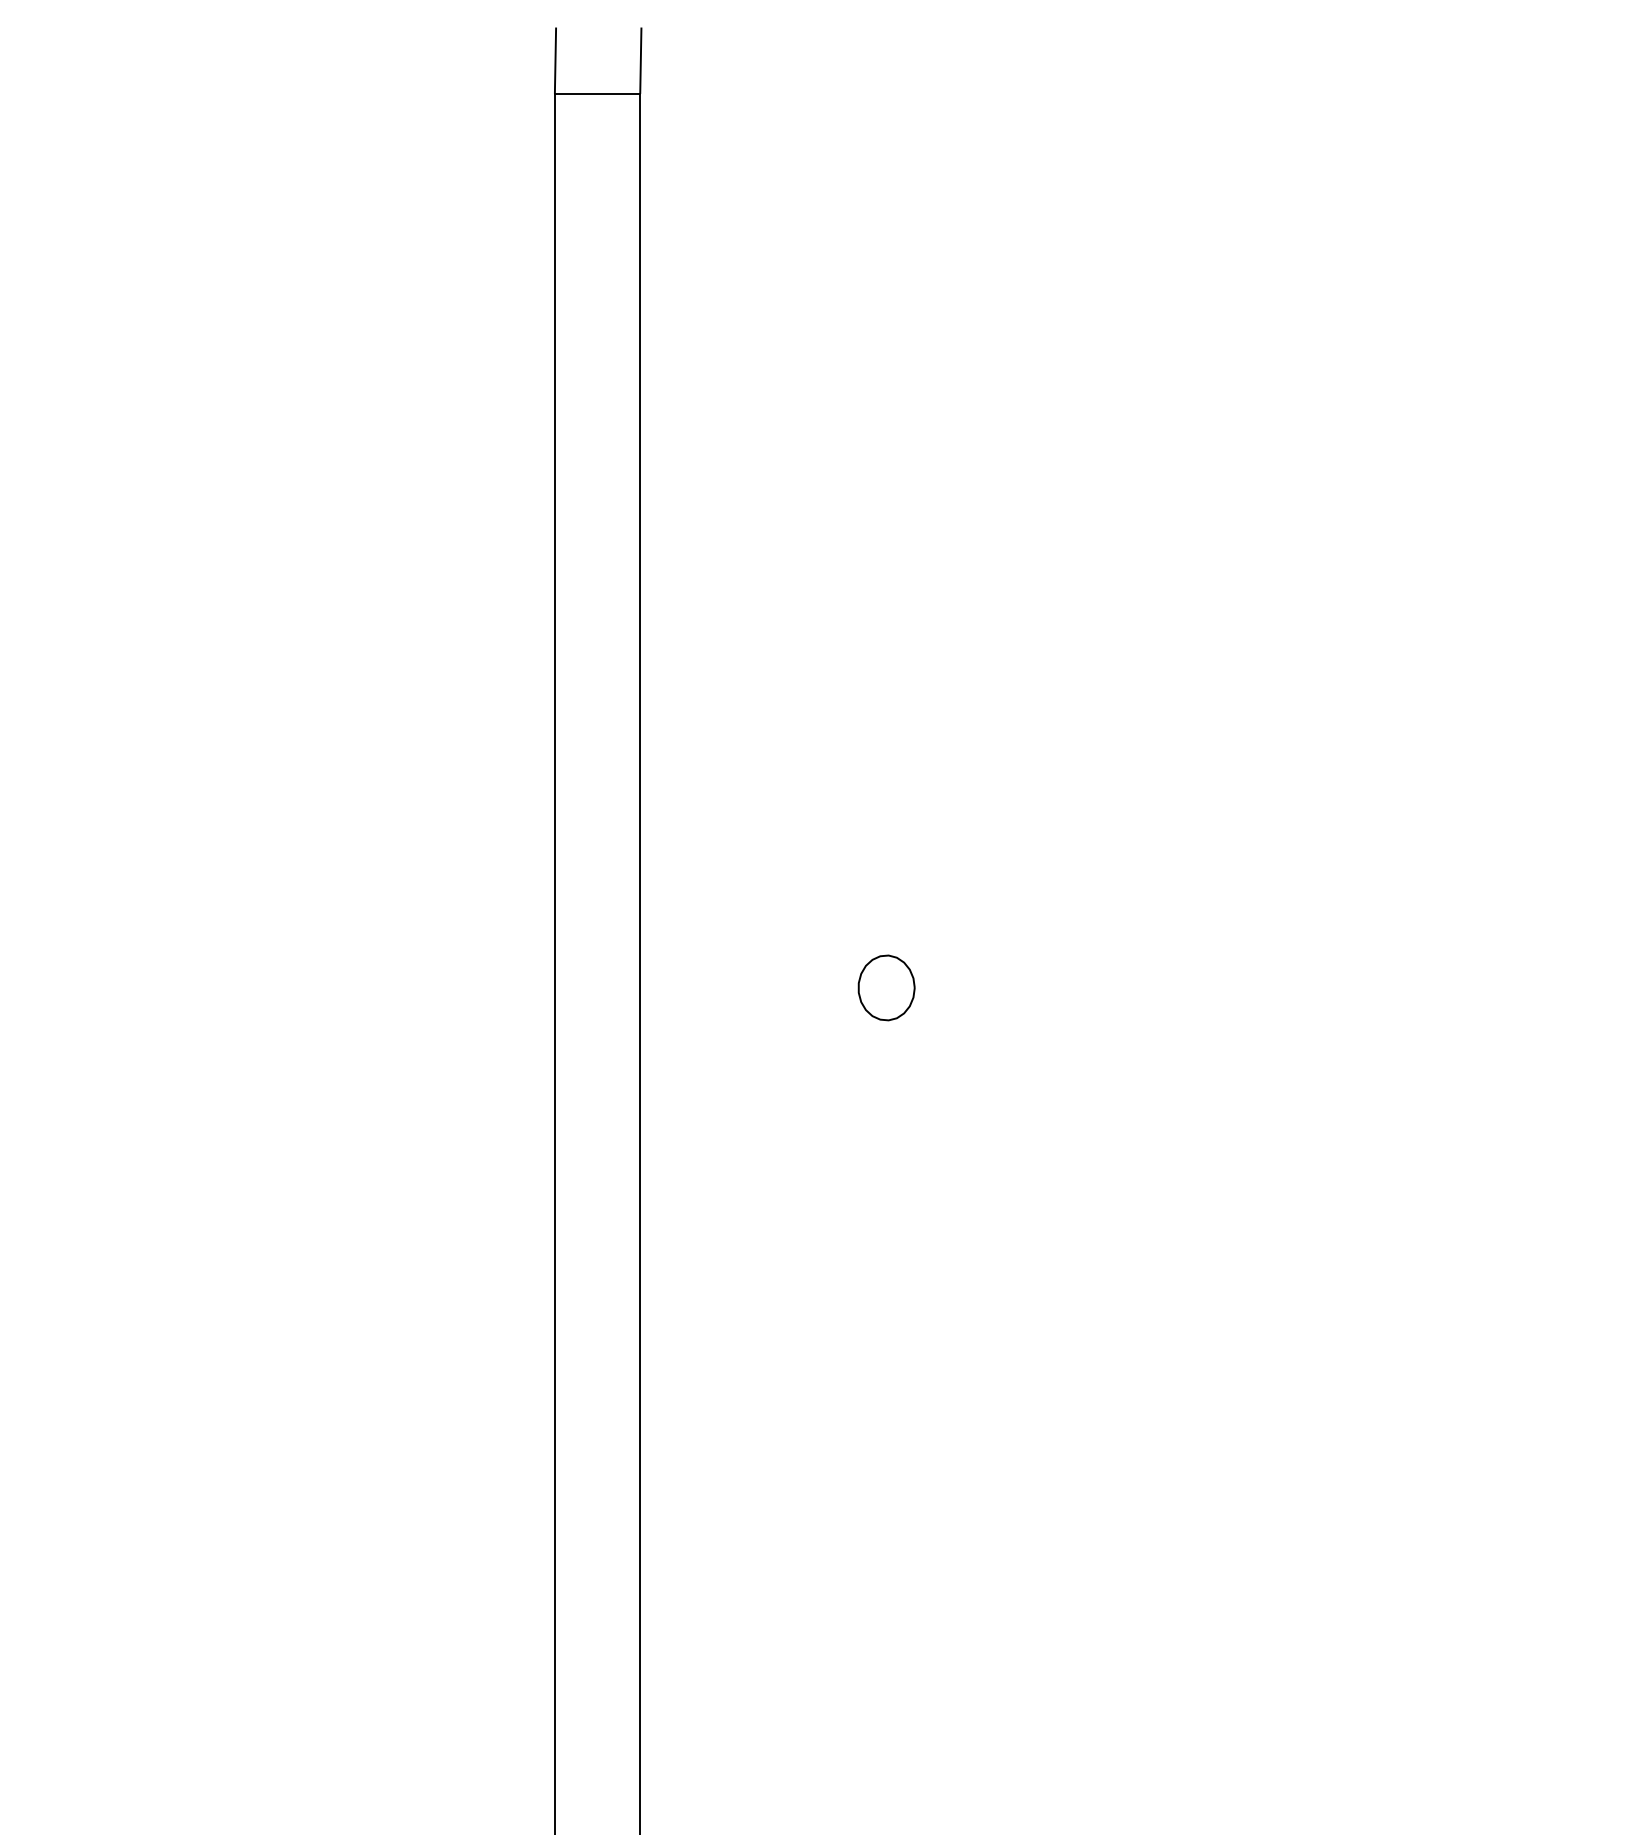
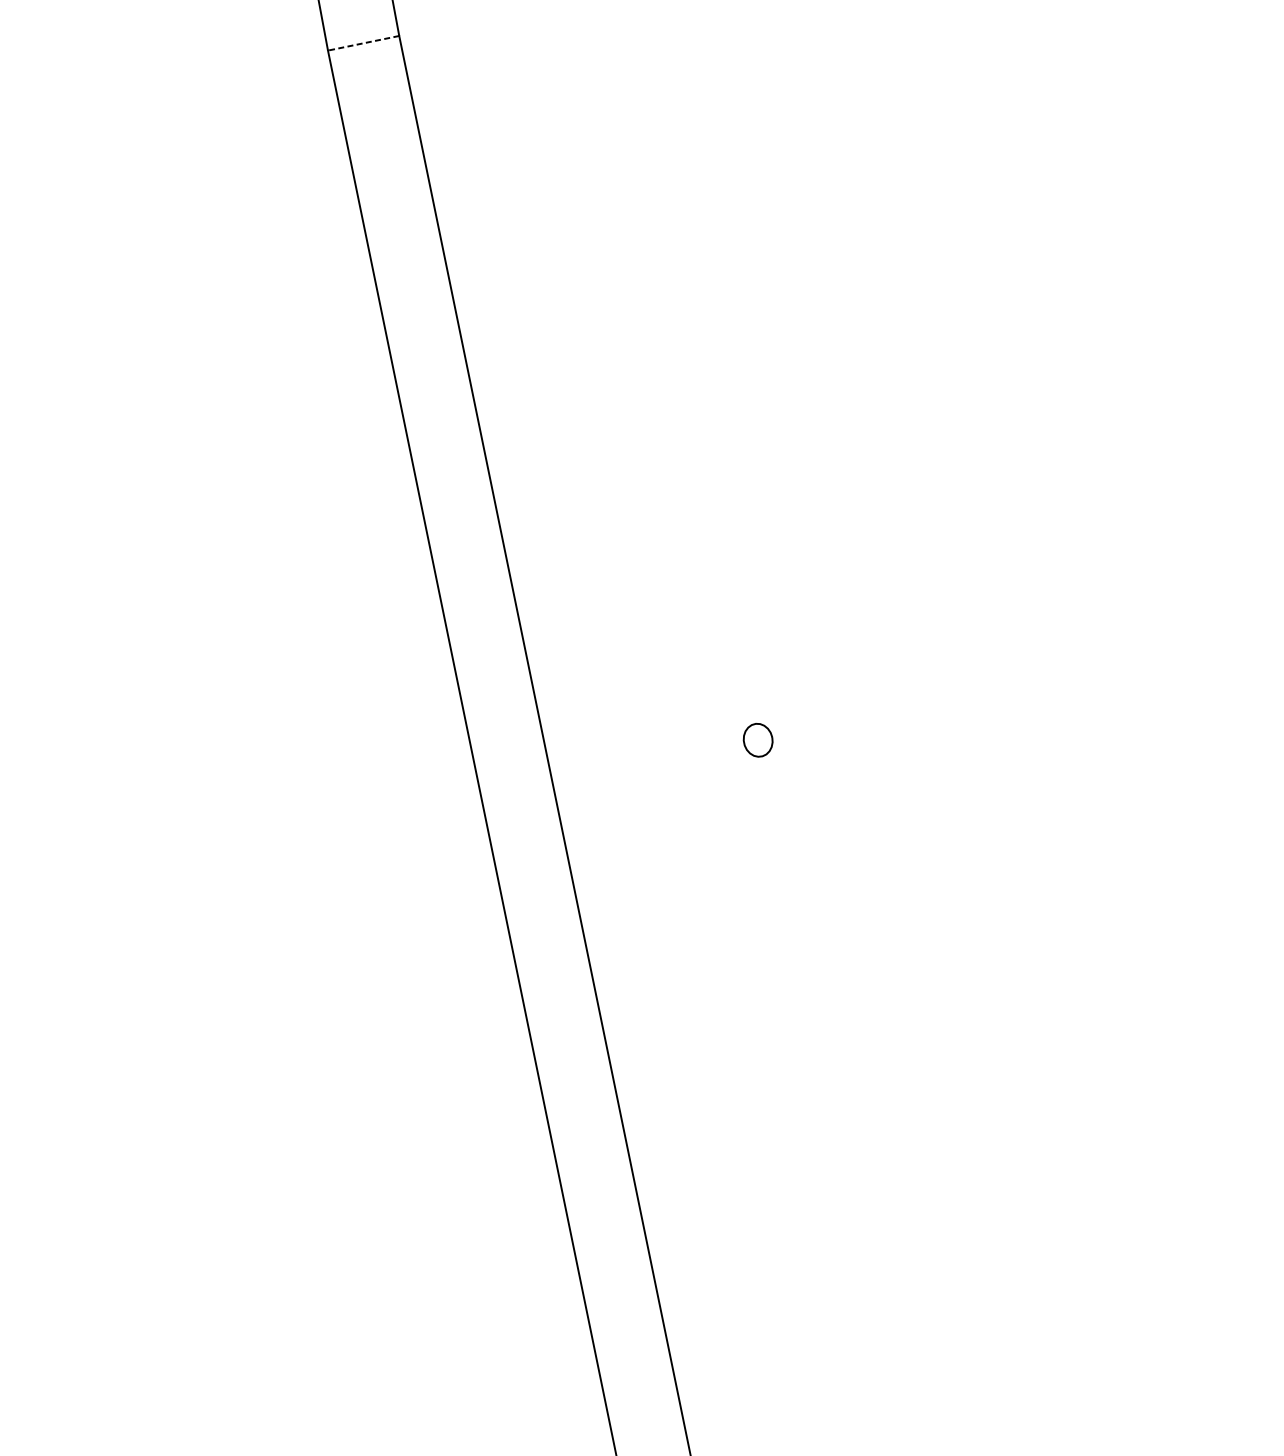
line: (597, 93) -> (363, 42), solid -> dashed
part: (886, 987) -> (758, 739), size x0.6

